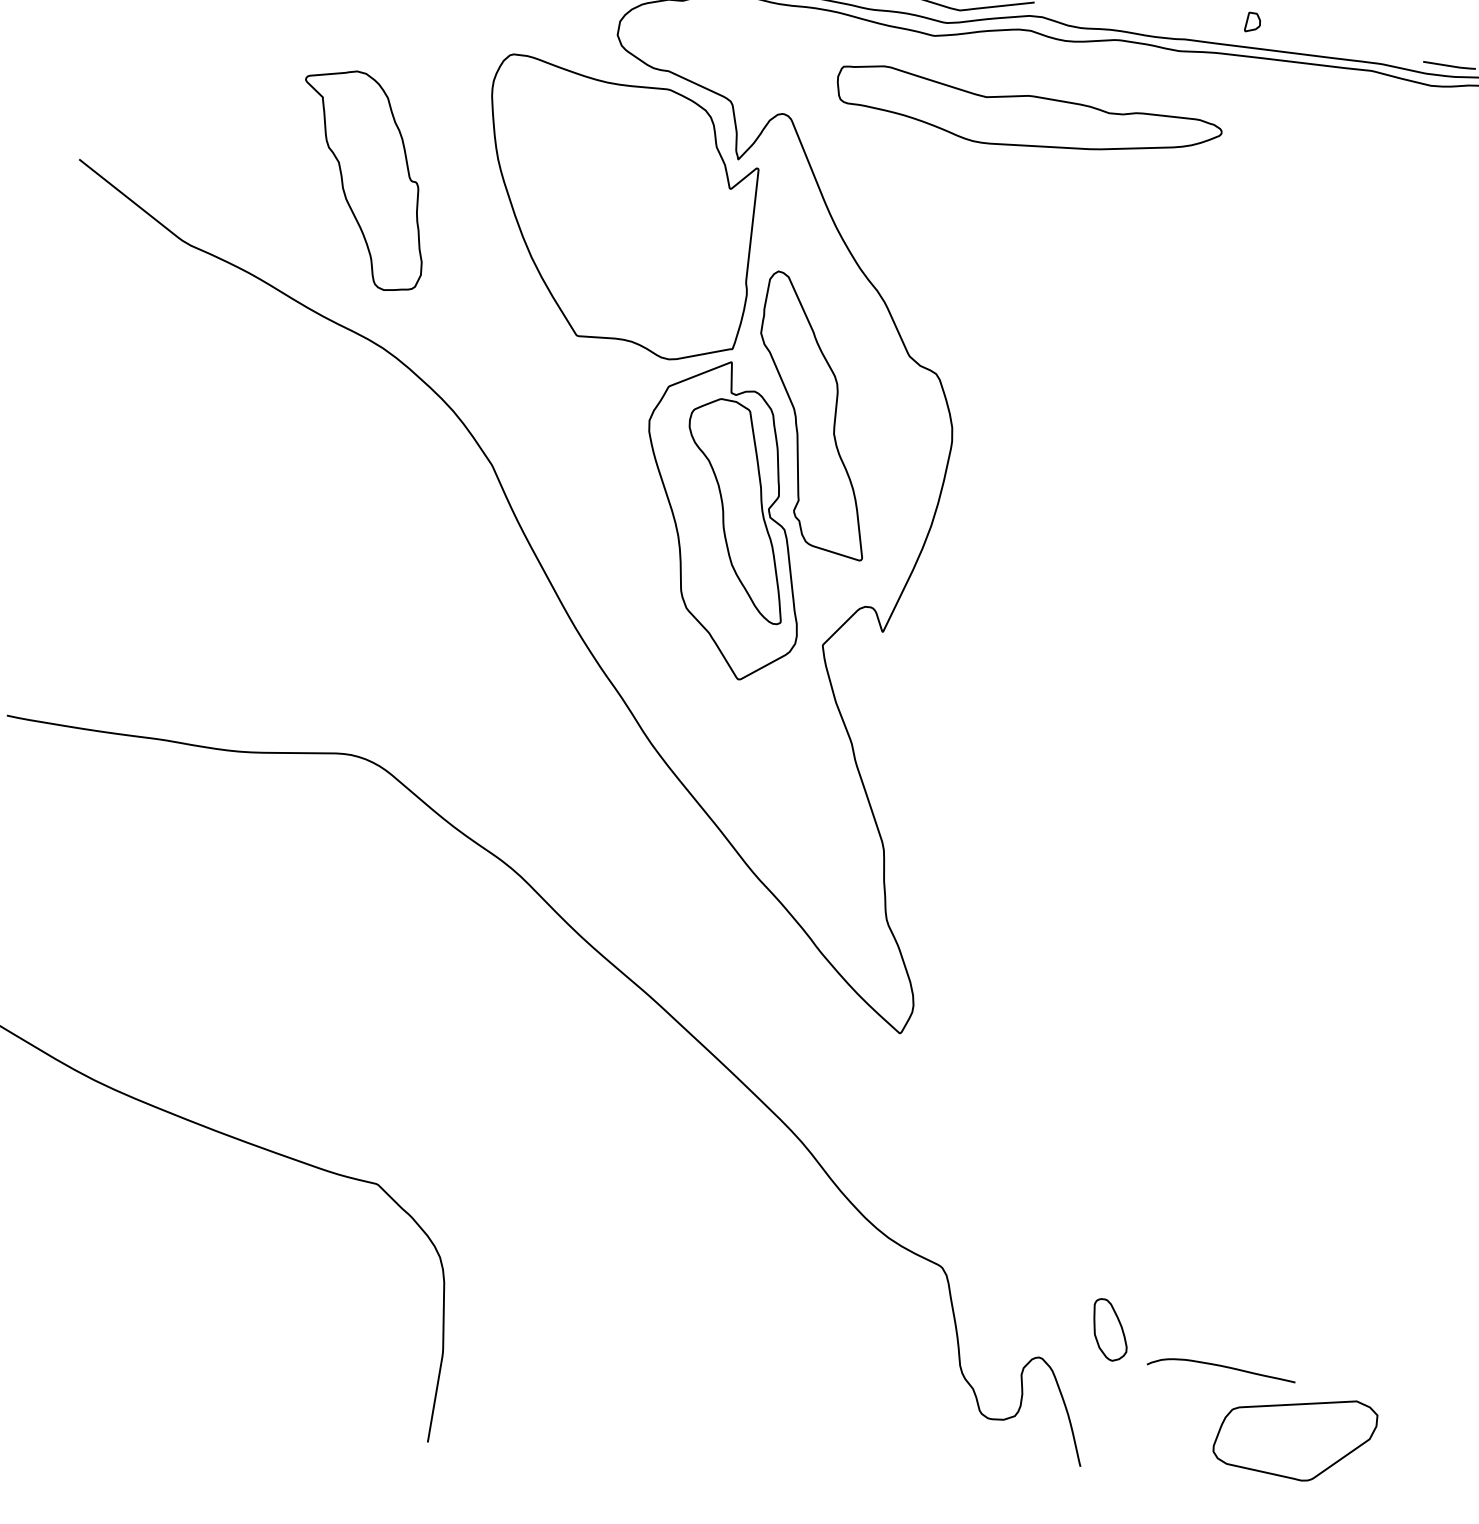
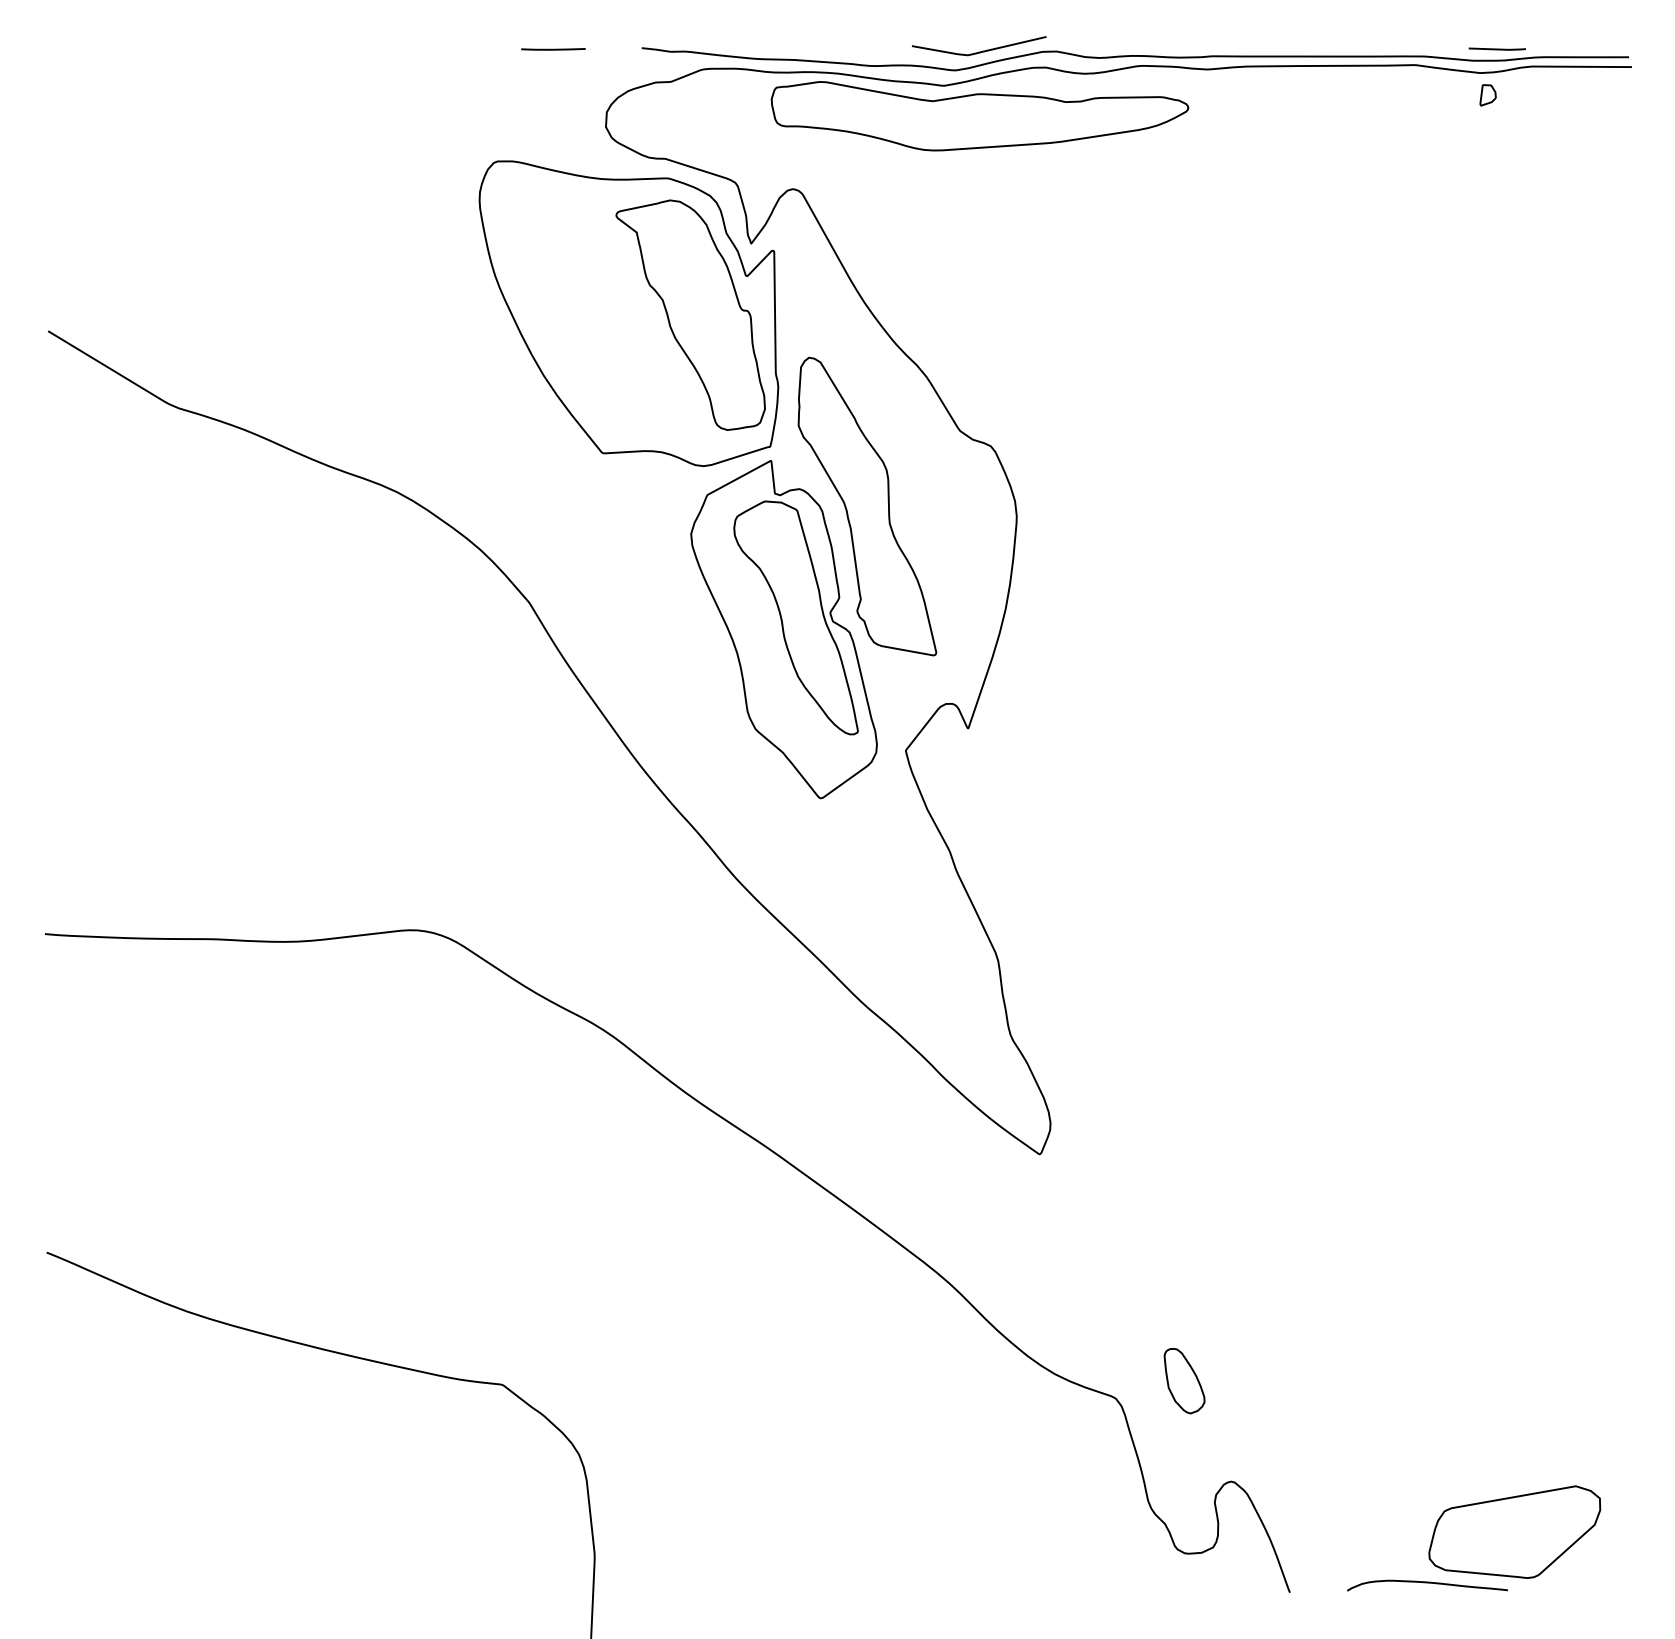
part: (1252, 22) -> (1487, 95), moved
part: (1027, 116) -> (979, 116), moved
part: (363, 179) -> (690, 314), moved
part: (1110, 1330) -> (1184, 1381), moved
curve: (1221, 1367) -> (1427, 1583), moved

